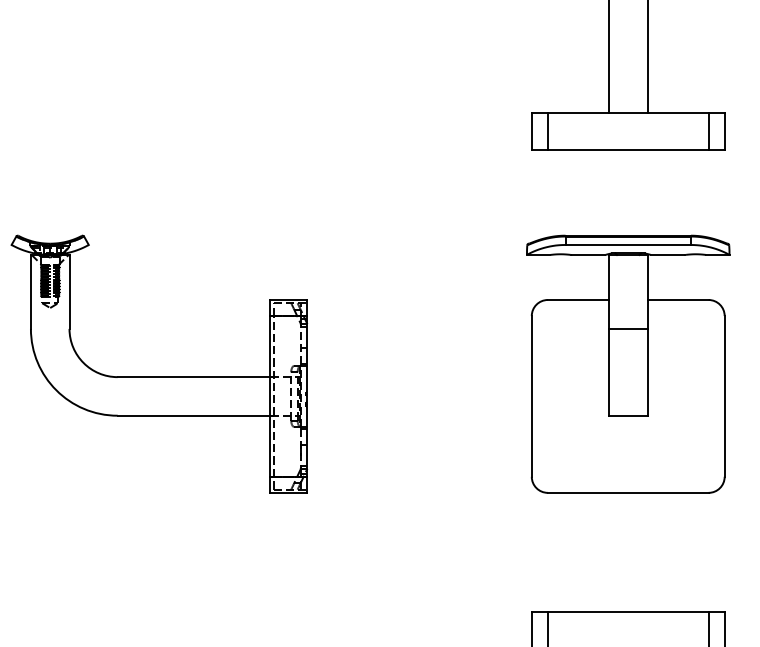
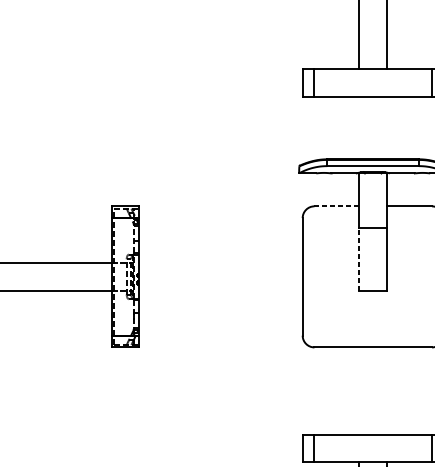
line: (578, 299) -> (336, 205), solid -> dashed
line: (608, 371) -> (358, 258), solid -> dashed

